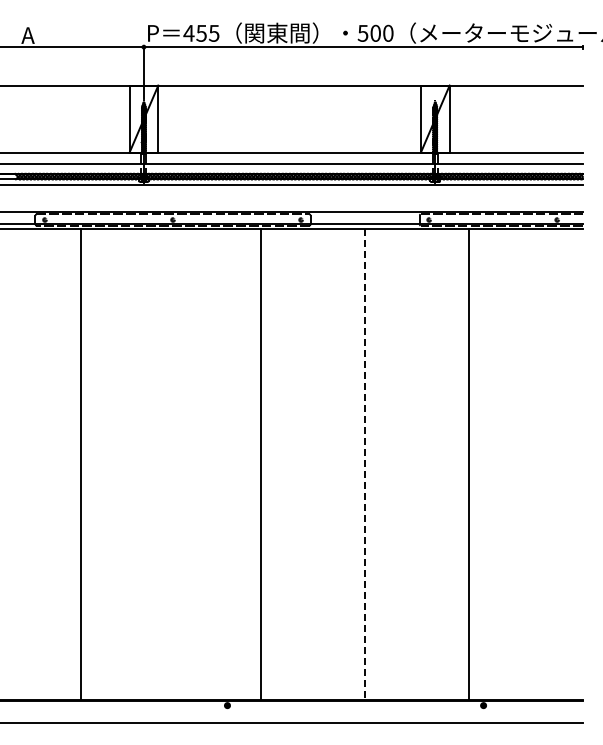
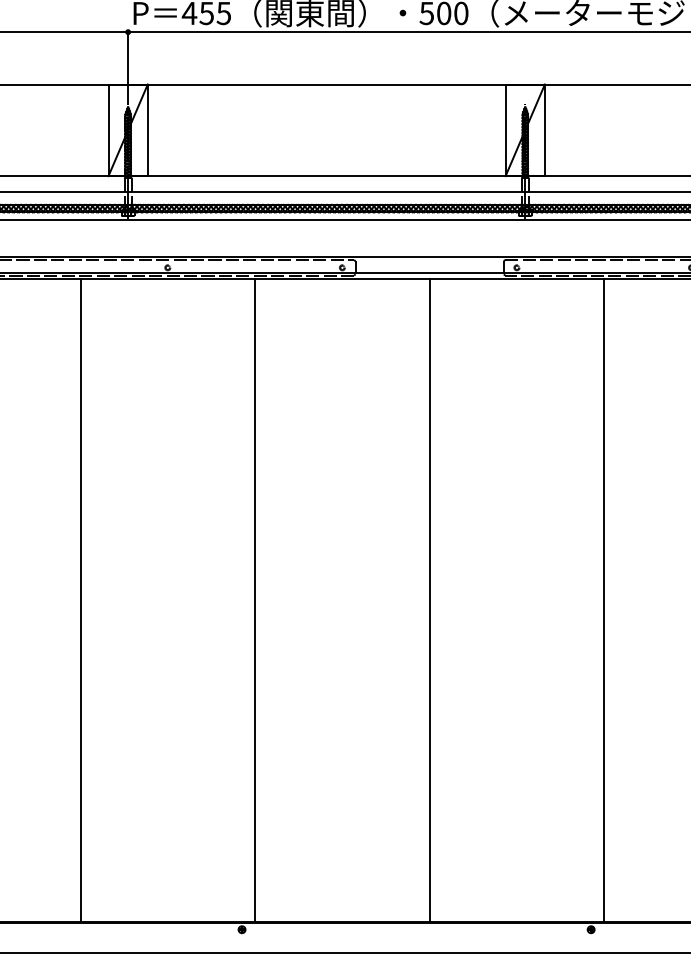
line: (81, 464) -> (81, 601), moved
line: (261, 464) -> (255, 601), moved
line: (365, 464) -> (430, 601), dashed -> solid
line: (469, 464) -> (604, 601), moved

